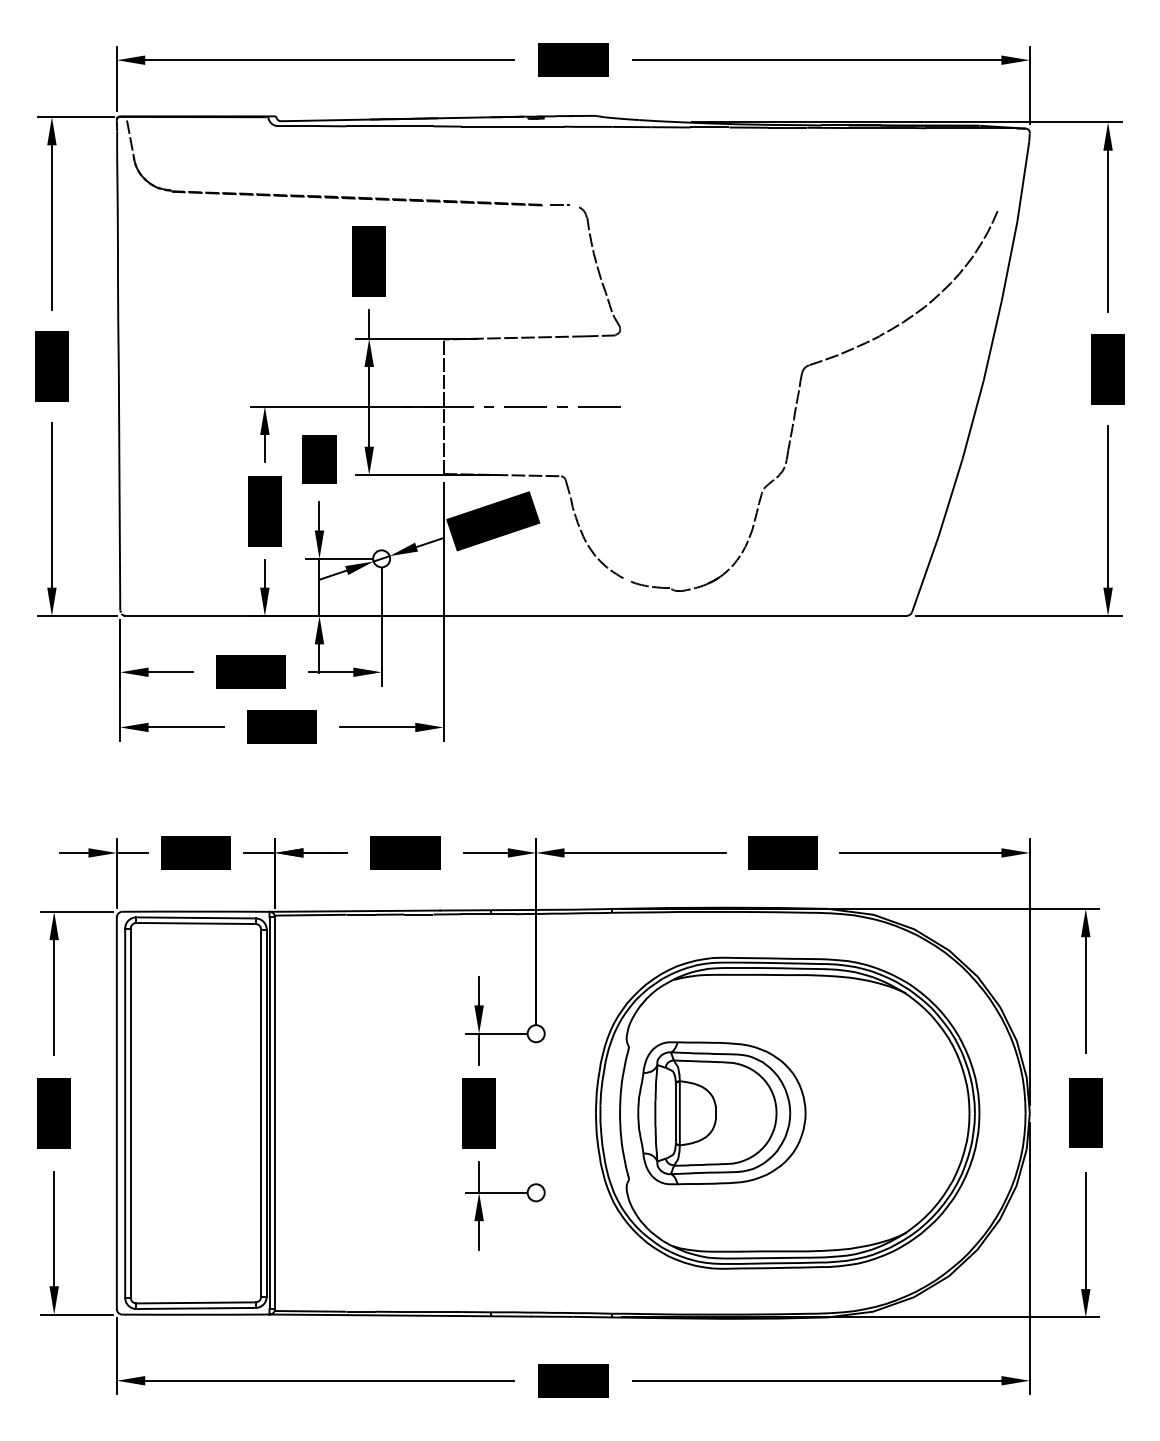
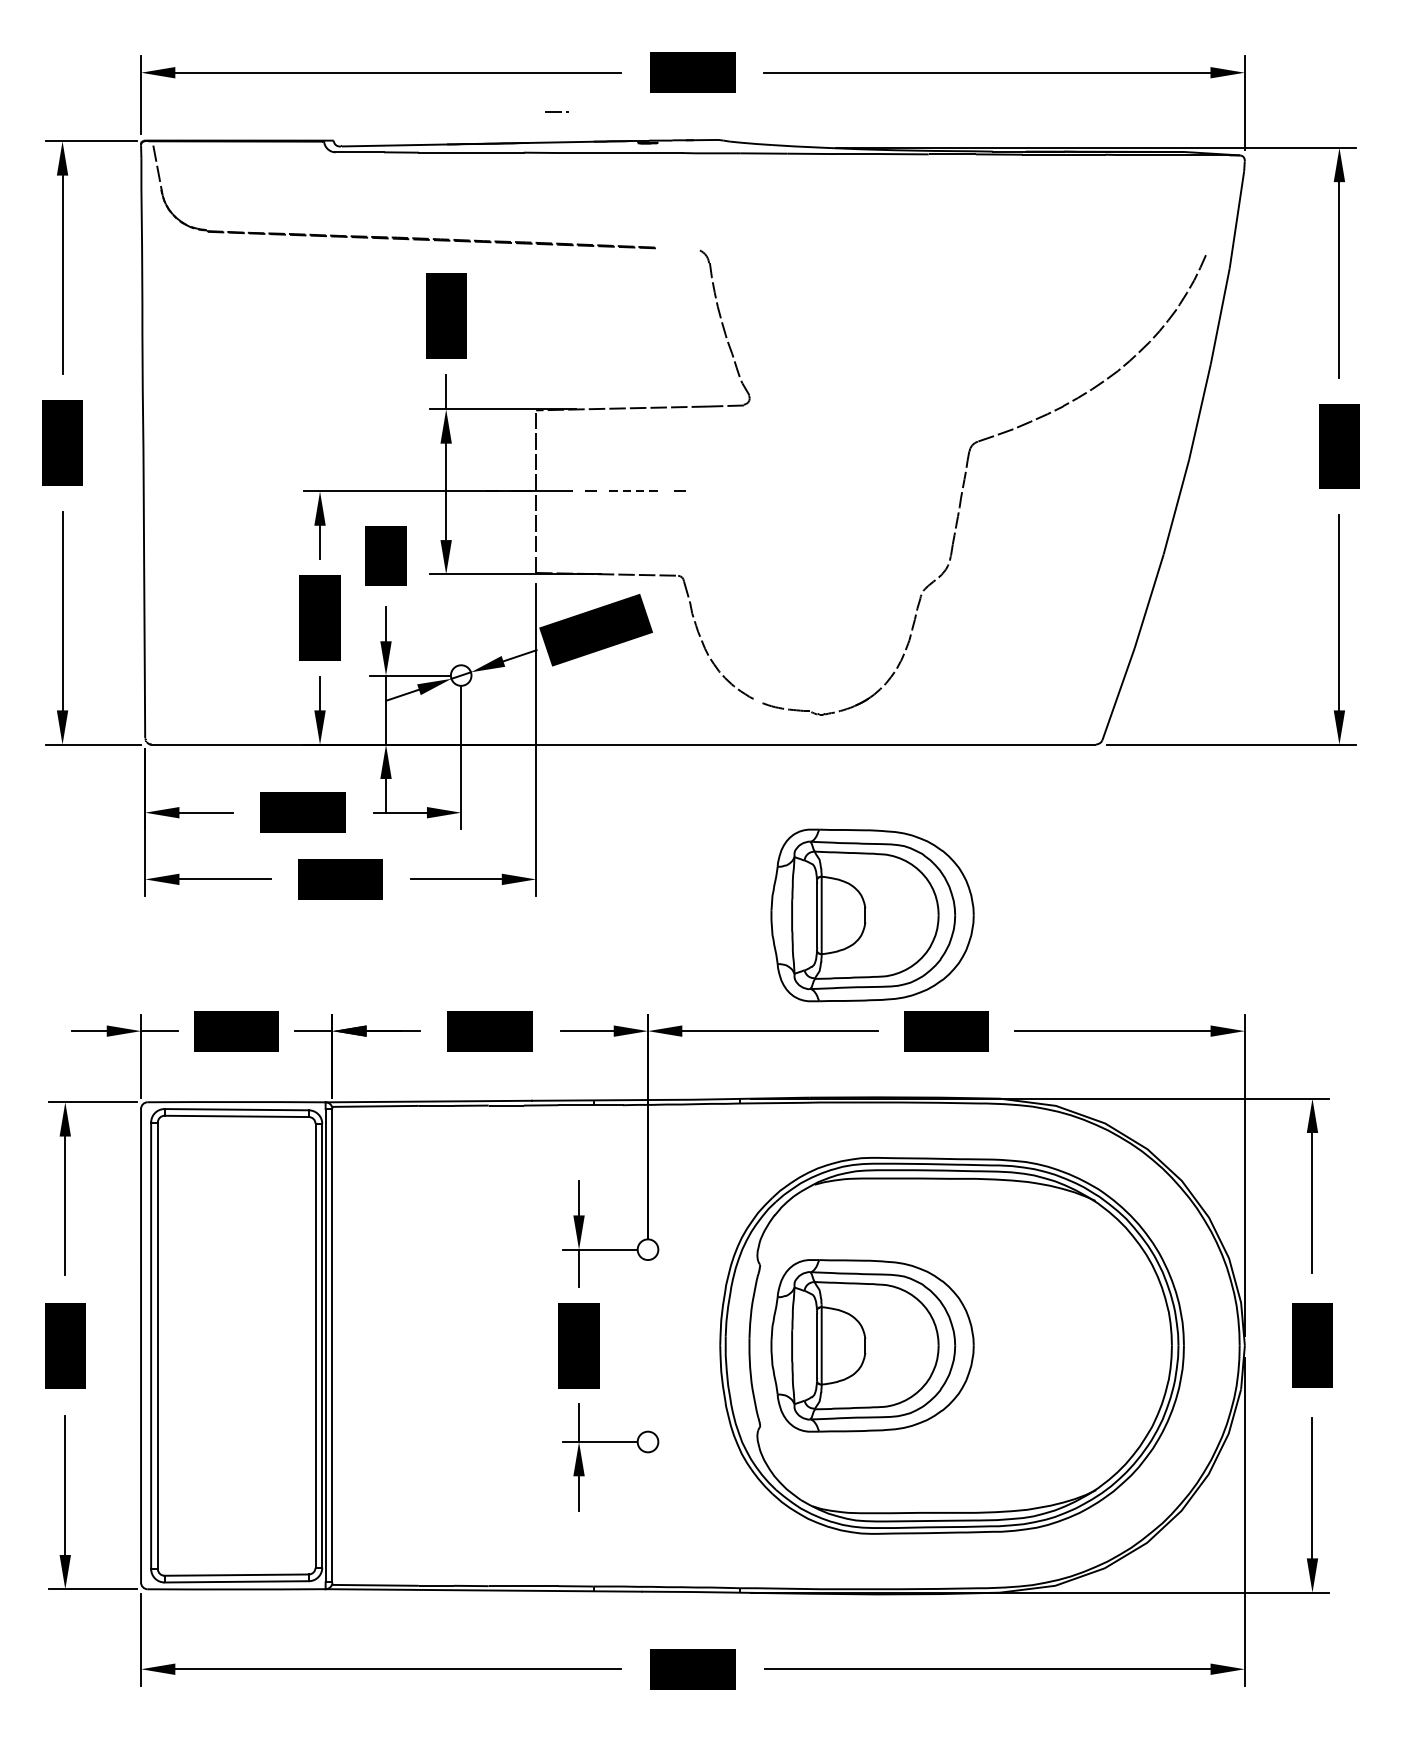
line: (559, 204) -> (556, 111), moved
line: (526, 406) -> (636, 491), solid -> dashed
line: (599, 406) -> (724, 491), removed
part: (721, 757) -> (872, 915), added

